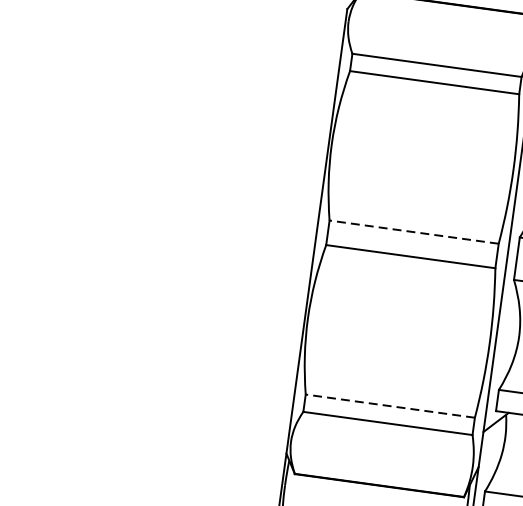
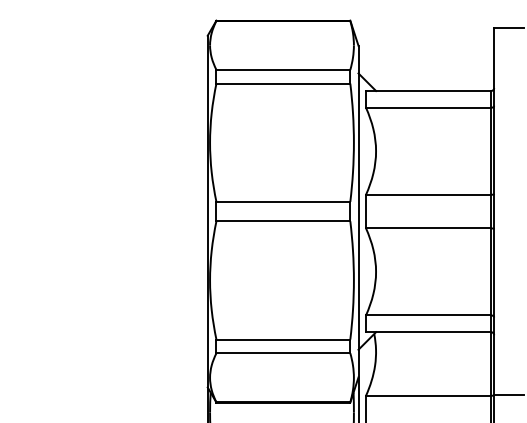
line: (414, 231) -> (283, 201), dashed -> solid
line: (390, 406) -> (283, 339), dashed -> solid

